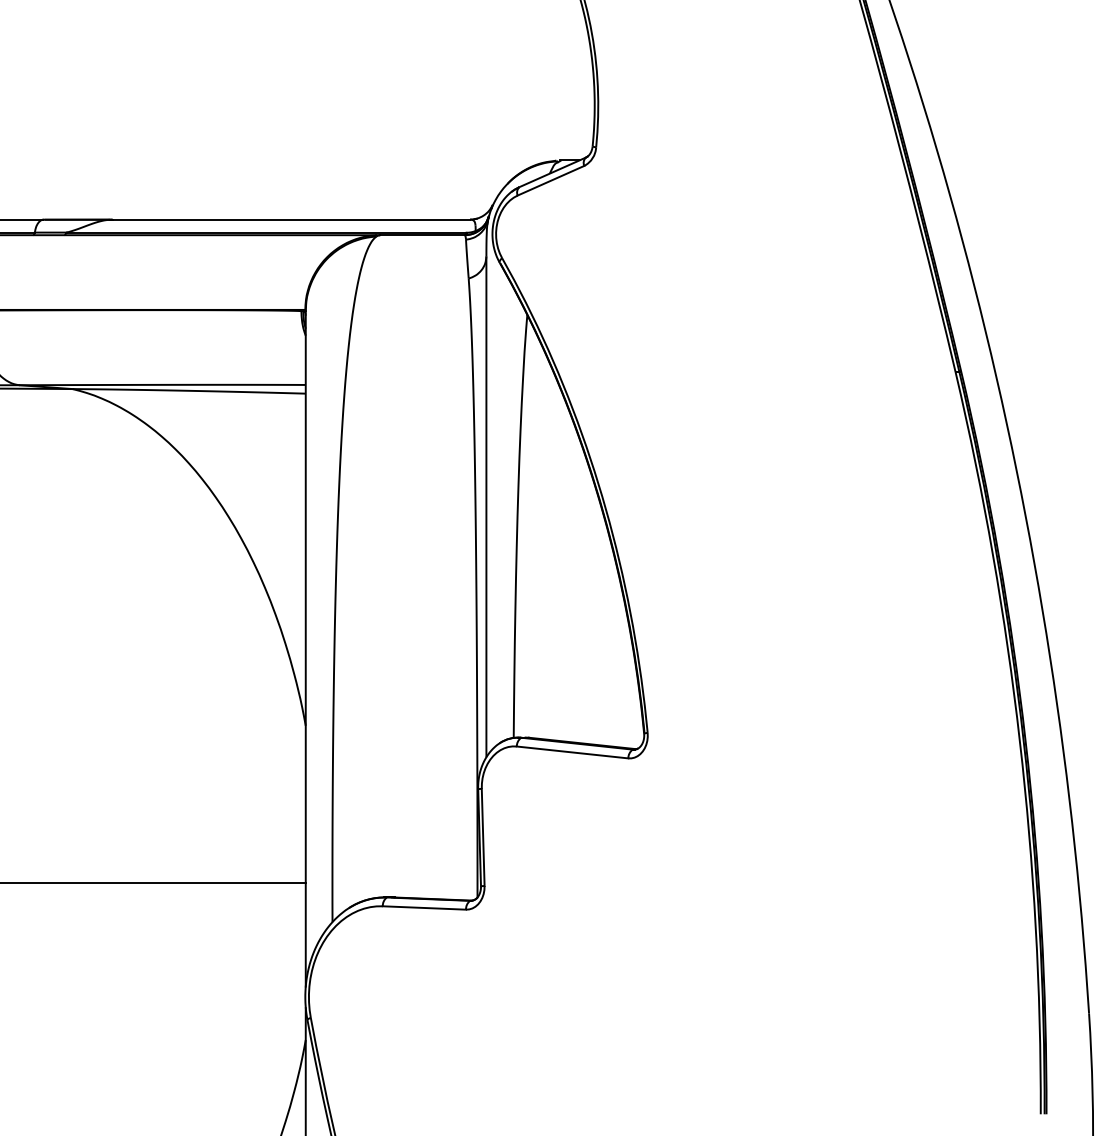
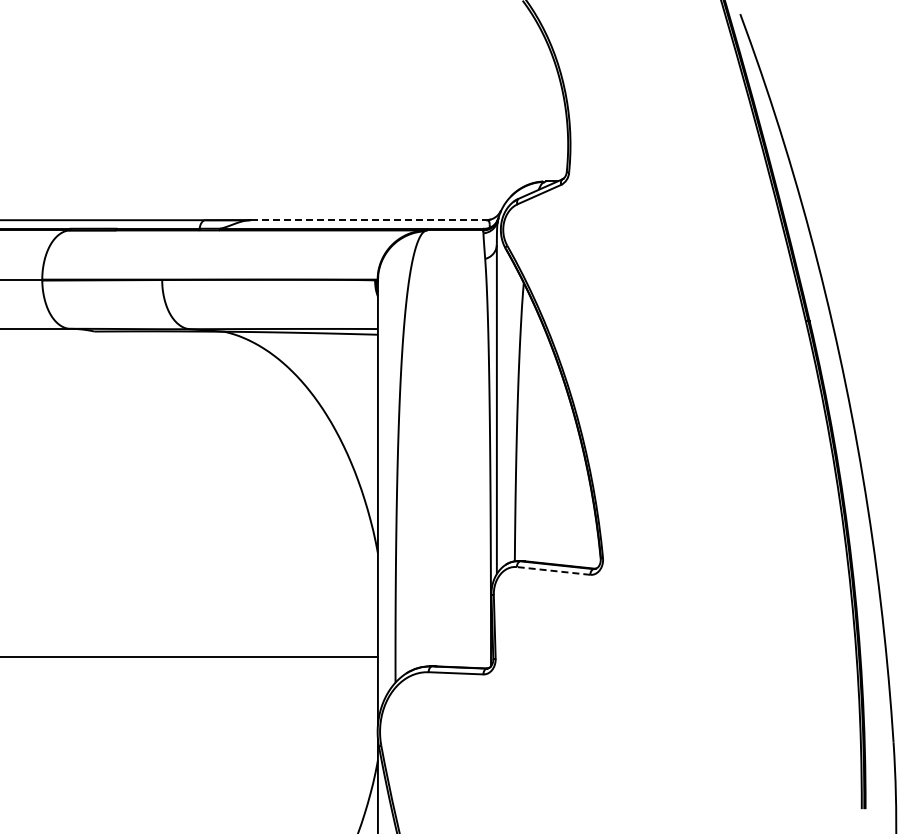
line: (291, 220) -> (368, 220), solid -> dashed
line: (572, 751) -> (553, 570), solid -> dashed

